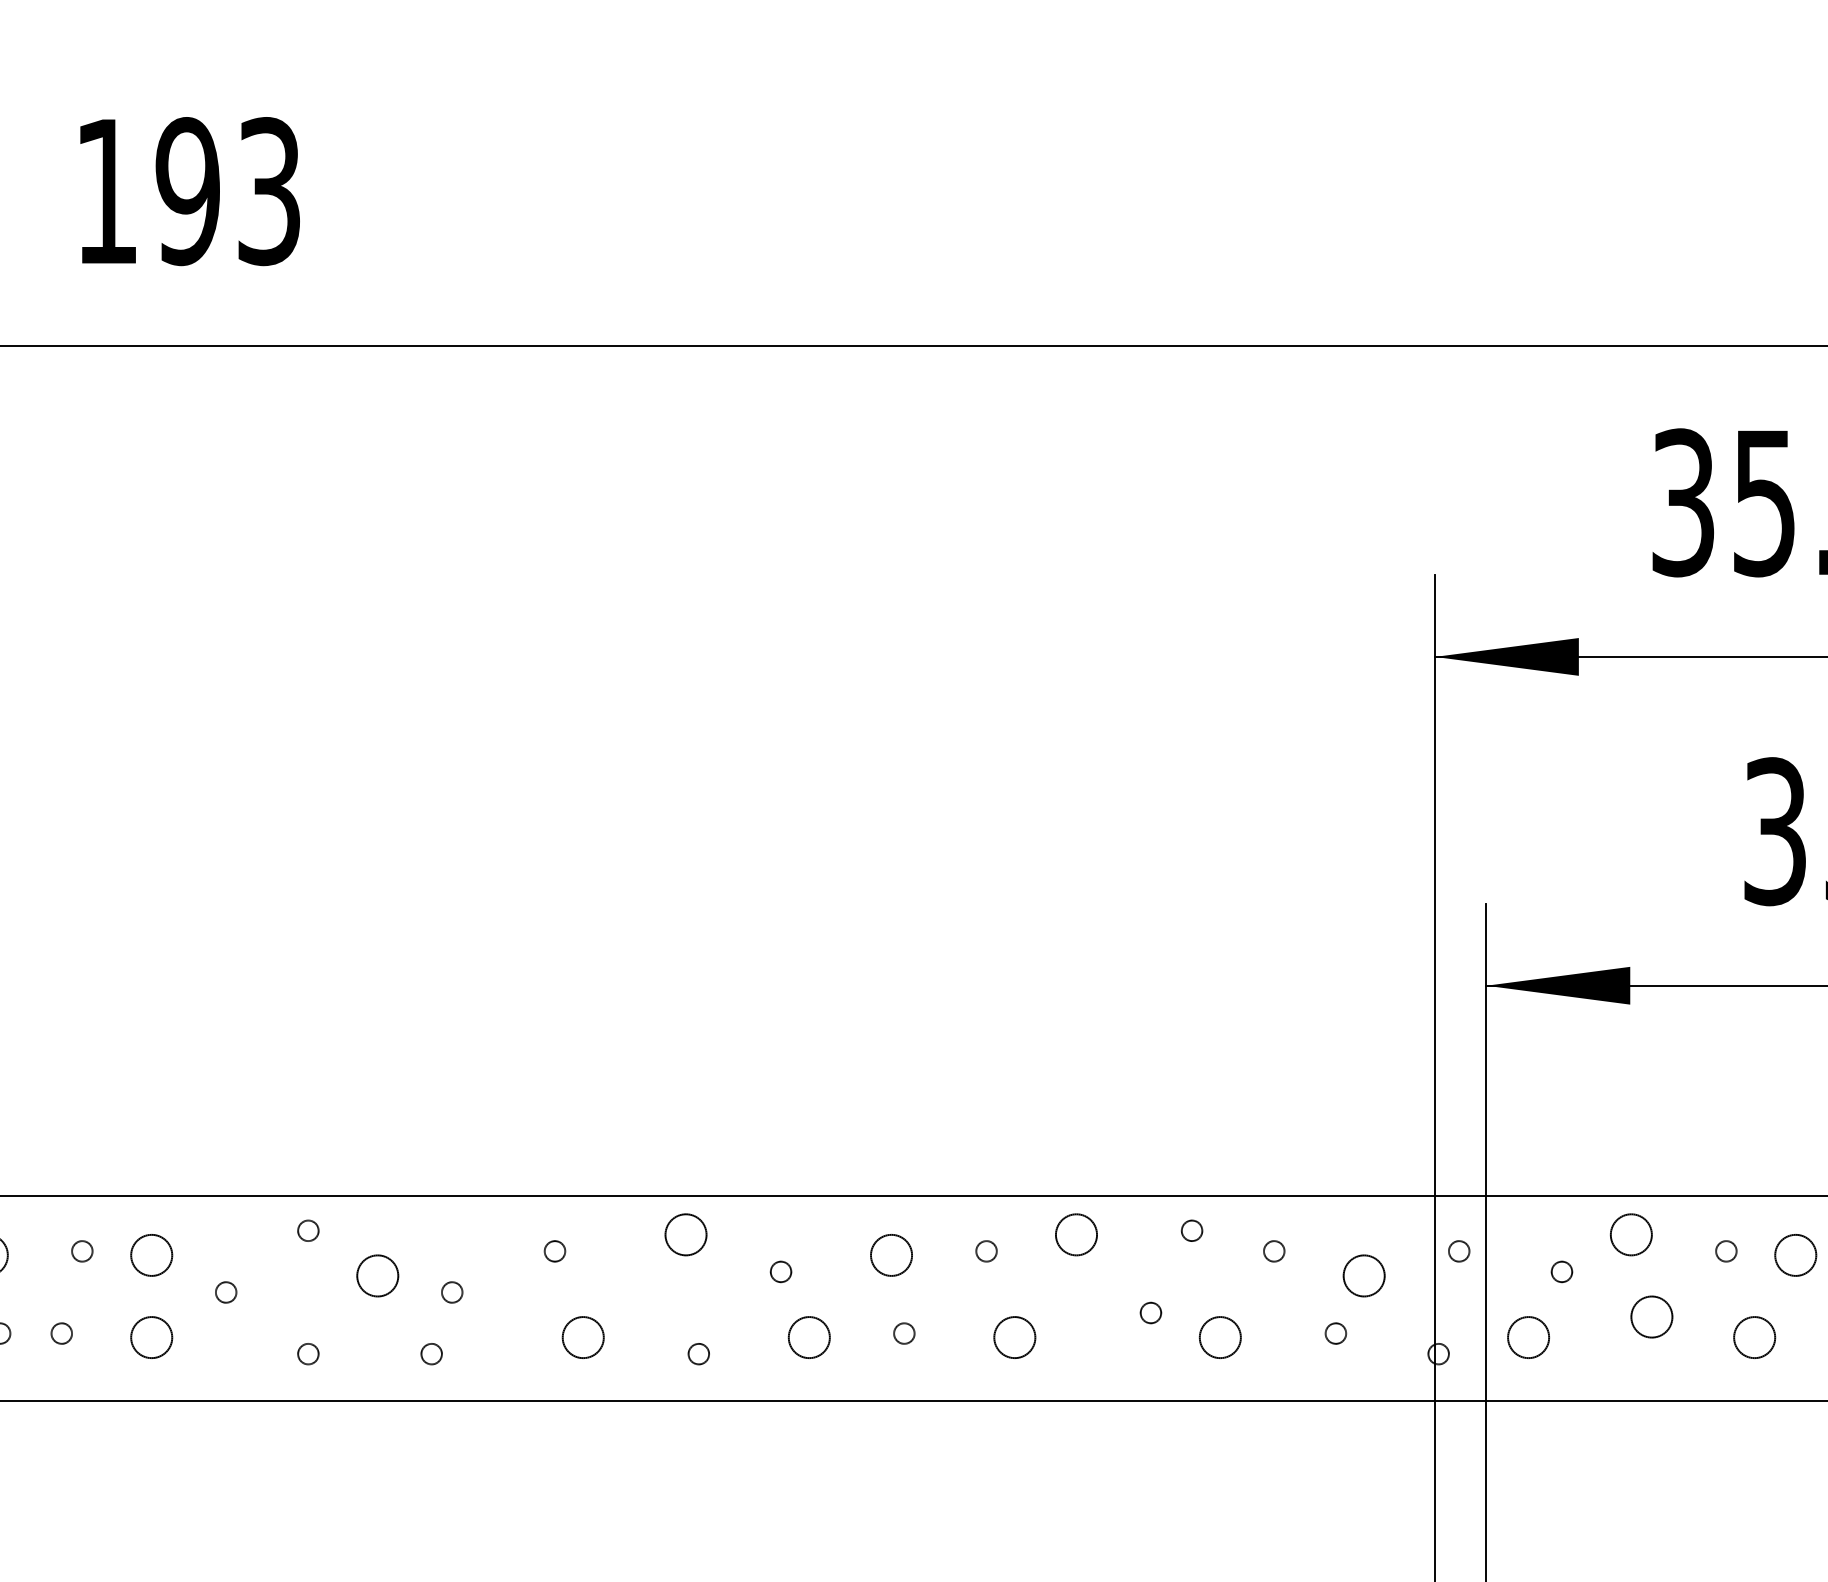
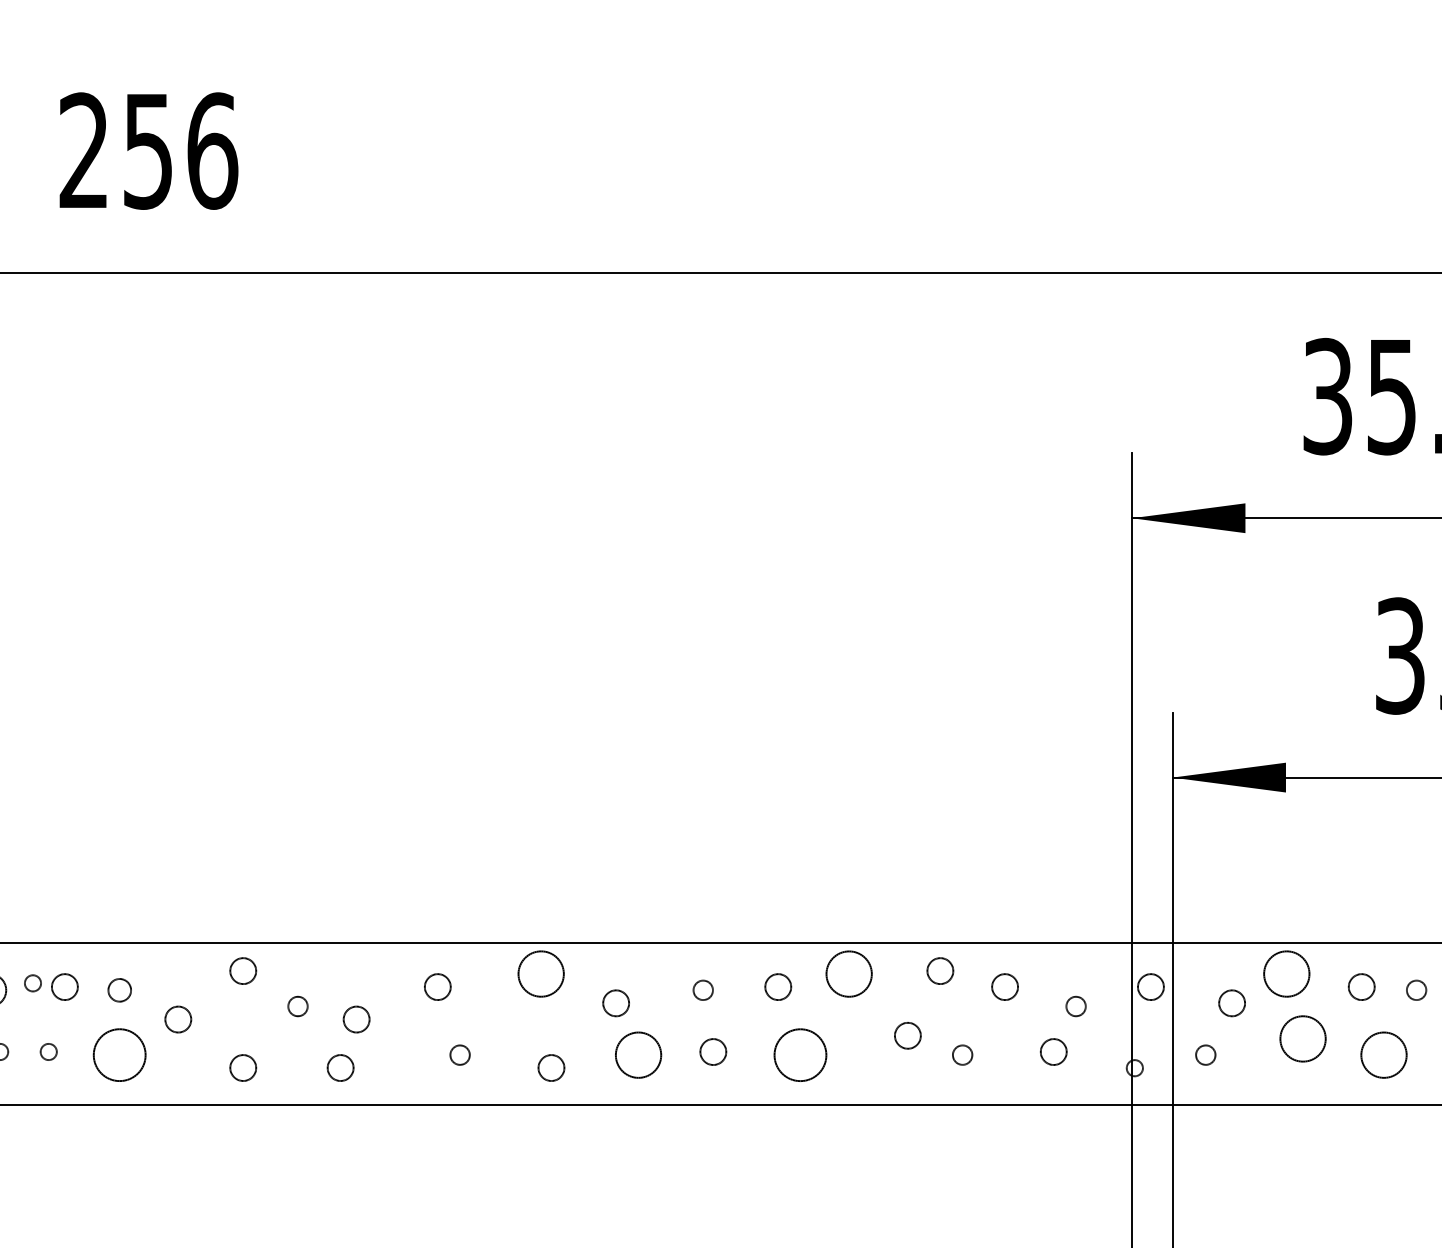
text: (188, 191) -> (148, 151), 193 -> 256
circle: (308, 1230) -> (243, 970), size x1.6
circle: (1191, 1230) -> (939, 970), size x1.6
circle: (685, 1234) -> (540, 973), size x1.4
circle: (1076, 1234) -> (849, 973), size x1.4
circle: (1631, 1234) -> (1286, 973), size x1.4
circle: (41, 1246) -> (32, 983), added
circle: (82, 1251) -> (65, 987), size x1.6
circle: (554, 1251) -> (437, 987), size x1.6
circle: (986, 1251) -> (778, 987), size x1.6
circle: (1274, 1251) -> (1005, 987), size x1.6
circle: (1459, 1251) -> (1151, 987), size x1.6
circle: (1726, 1251) -> (1361, 987), size x1.6
circle: (151, 1255) -> (119, 990), size x0.7
circle: (891, 1255) -> (703, 990), size x0.6
circle: (1795, 1255) -> (1416, 990), size x0.6
circle: (780, 1271) -> (615, 1003), size x1.6
circle: (1561, 1271) -> (1231, 1003), size x1.6
circle: (377, 1275) -> (297, 1006), size x0.6
circle: (1363, 1275) -> (1075, 1006), size x0.6
circle: (226, 1292) -> (178, 1019), size x1.6
circle: (452, 1292) -> (356, 1019), size x1.6
circle: (1150, 1312) -> (907, 1035), size x1.6
circle: (1651, 1316) -> (1302, 1038), size x1.4
circle: (904, 1333) -> (713, 1051), size x1.6
circle: (1335, 1333) -> (1053, 1051), size x1.6
circle: (151, 1337) -> (119, 1055), size x1.6
circle: (582, 1337) -> (459, 1055), size x0.6
circle: (808, 1337) -> (637, 1055), size x1.4
circle: (1014, 1337) -> (800, 1055), size x1.6
circle: (1219, 1337) -> (961, 1055), size x0.6
circle: (1528, 1337) -> (1205, 1055), size x0.6
circle: (1754, 1337) -> (1383, 1055), size x1.4
circle: (308, 1354) -> (243, 1068), size x1.6
circle: (431, 1354) -> (340, 1068), size x1.6
circle: (698, 1354) -> (551, 1068), size x1.6

